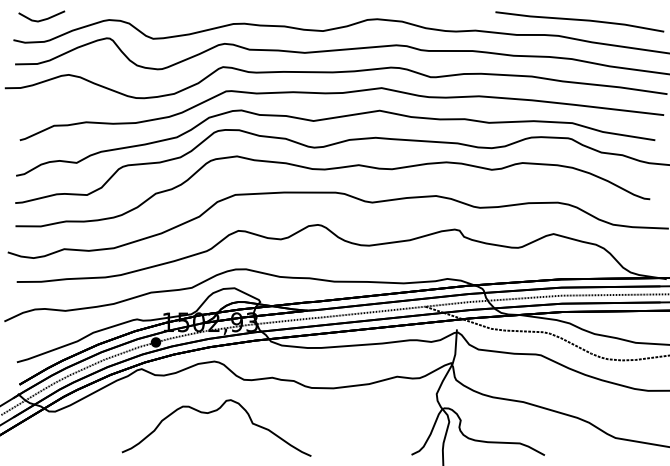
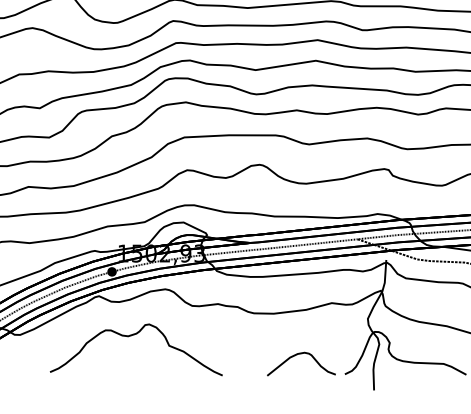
curve: (210, 413) -> (130, 336), moved
curve: (361, 433) -> (299, 354), added

